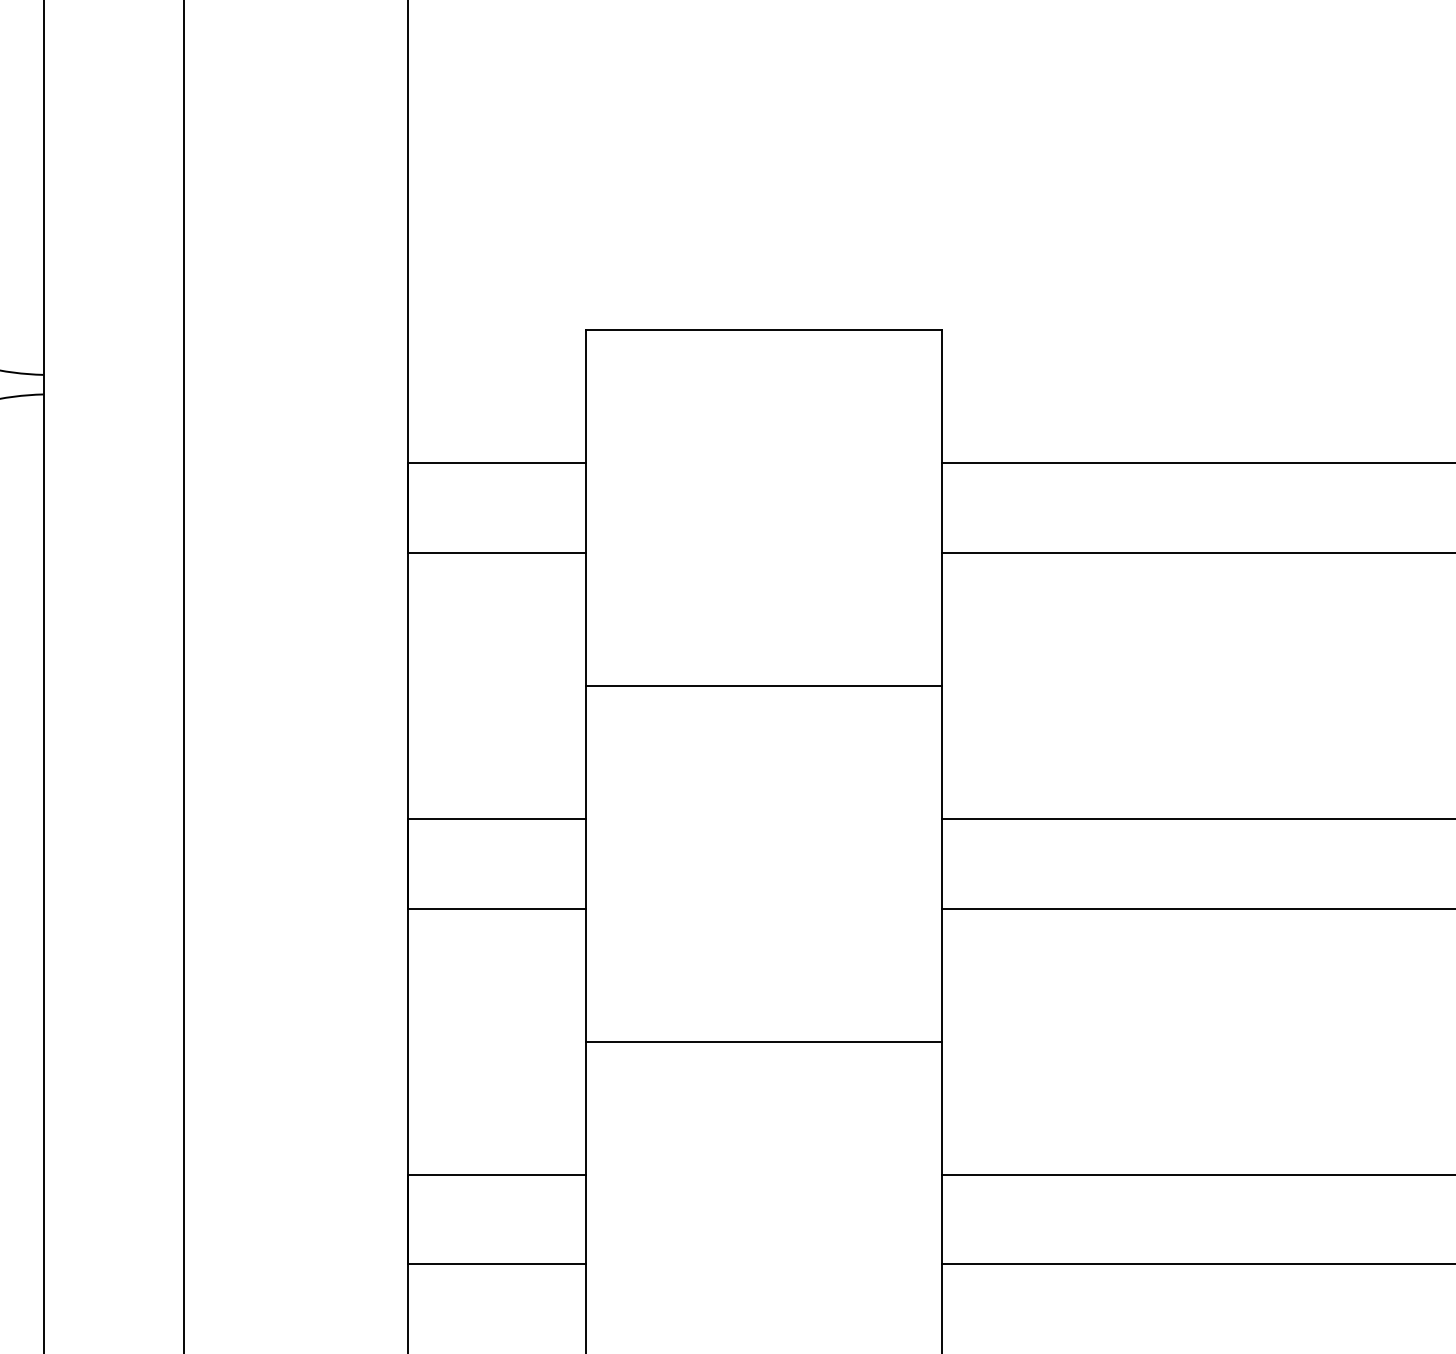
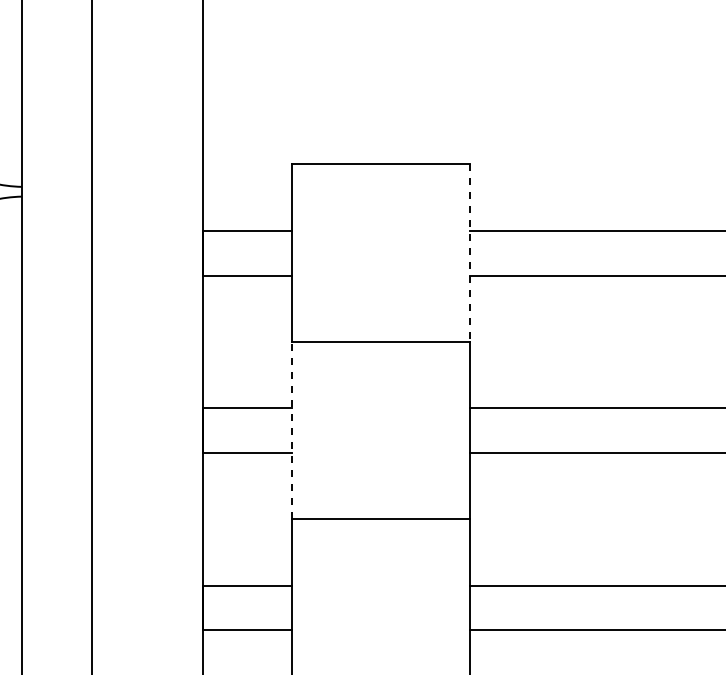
line: (941, 508) -> (469, 253), solid -> dashed
line: (586, 863) -> (292, 430), solid -> dashed

